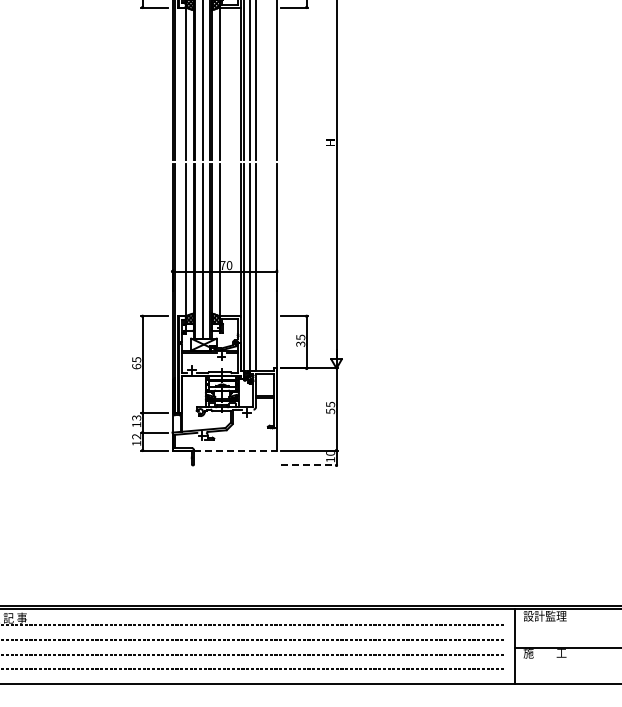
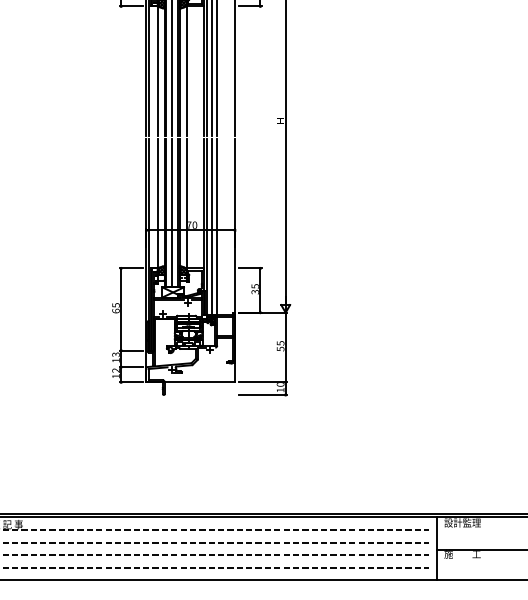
line: (236, 450) -> (200, 382), dashed -> solid
line: (310, 465) -> (263, 395), dashed -> solid

